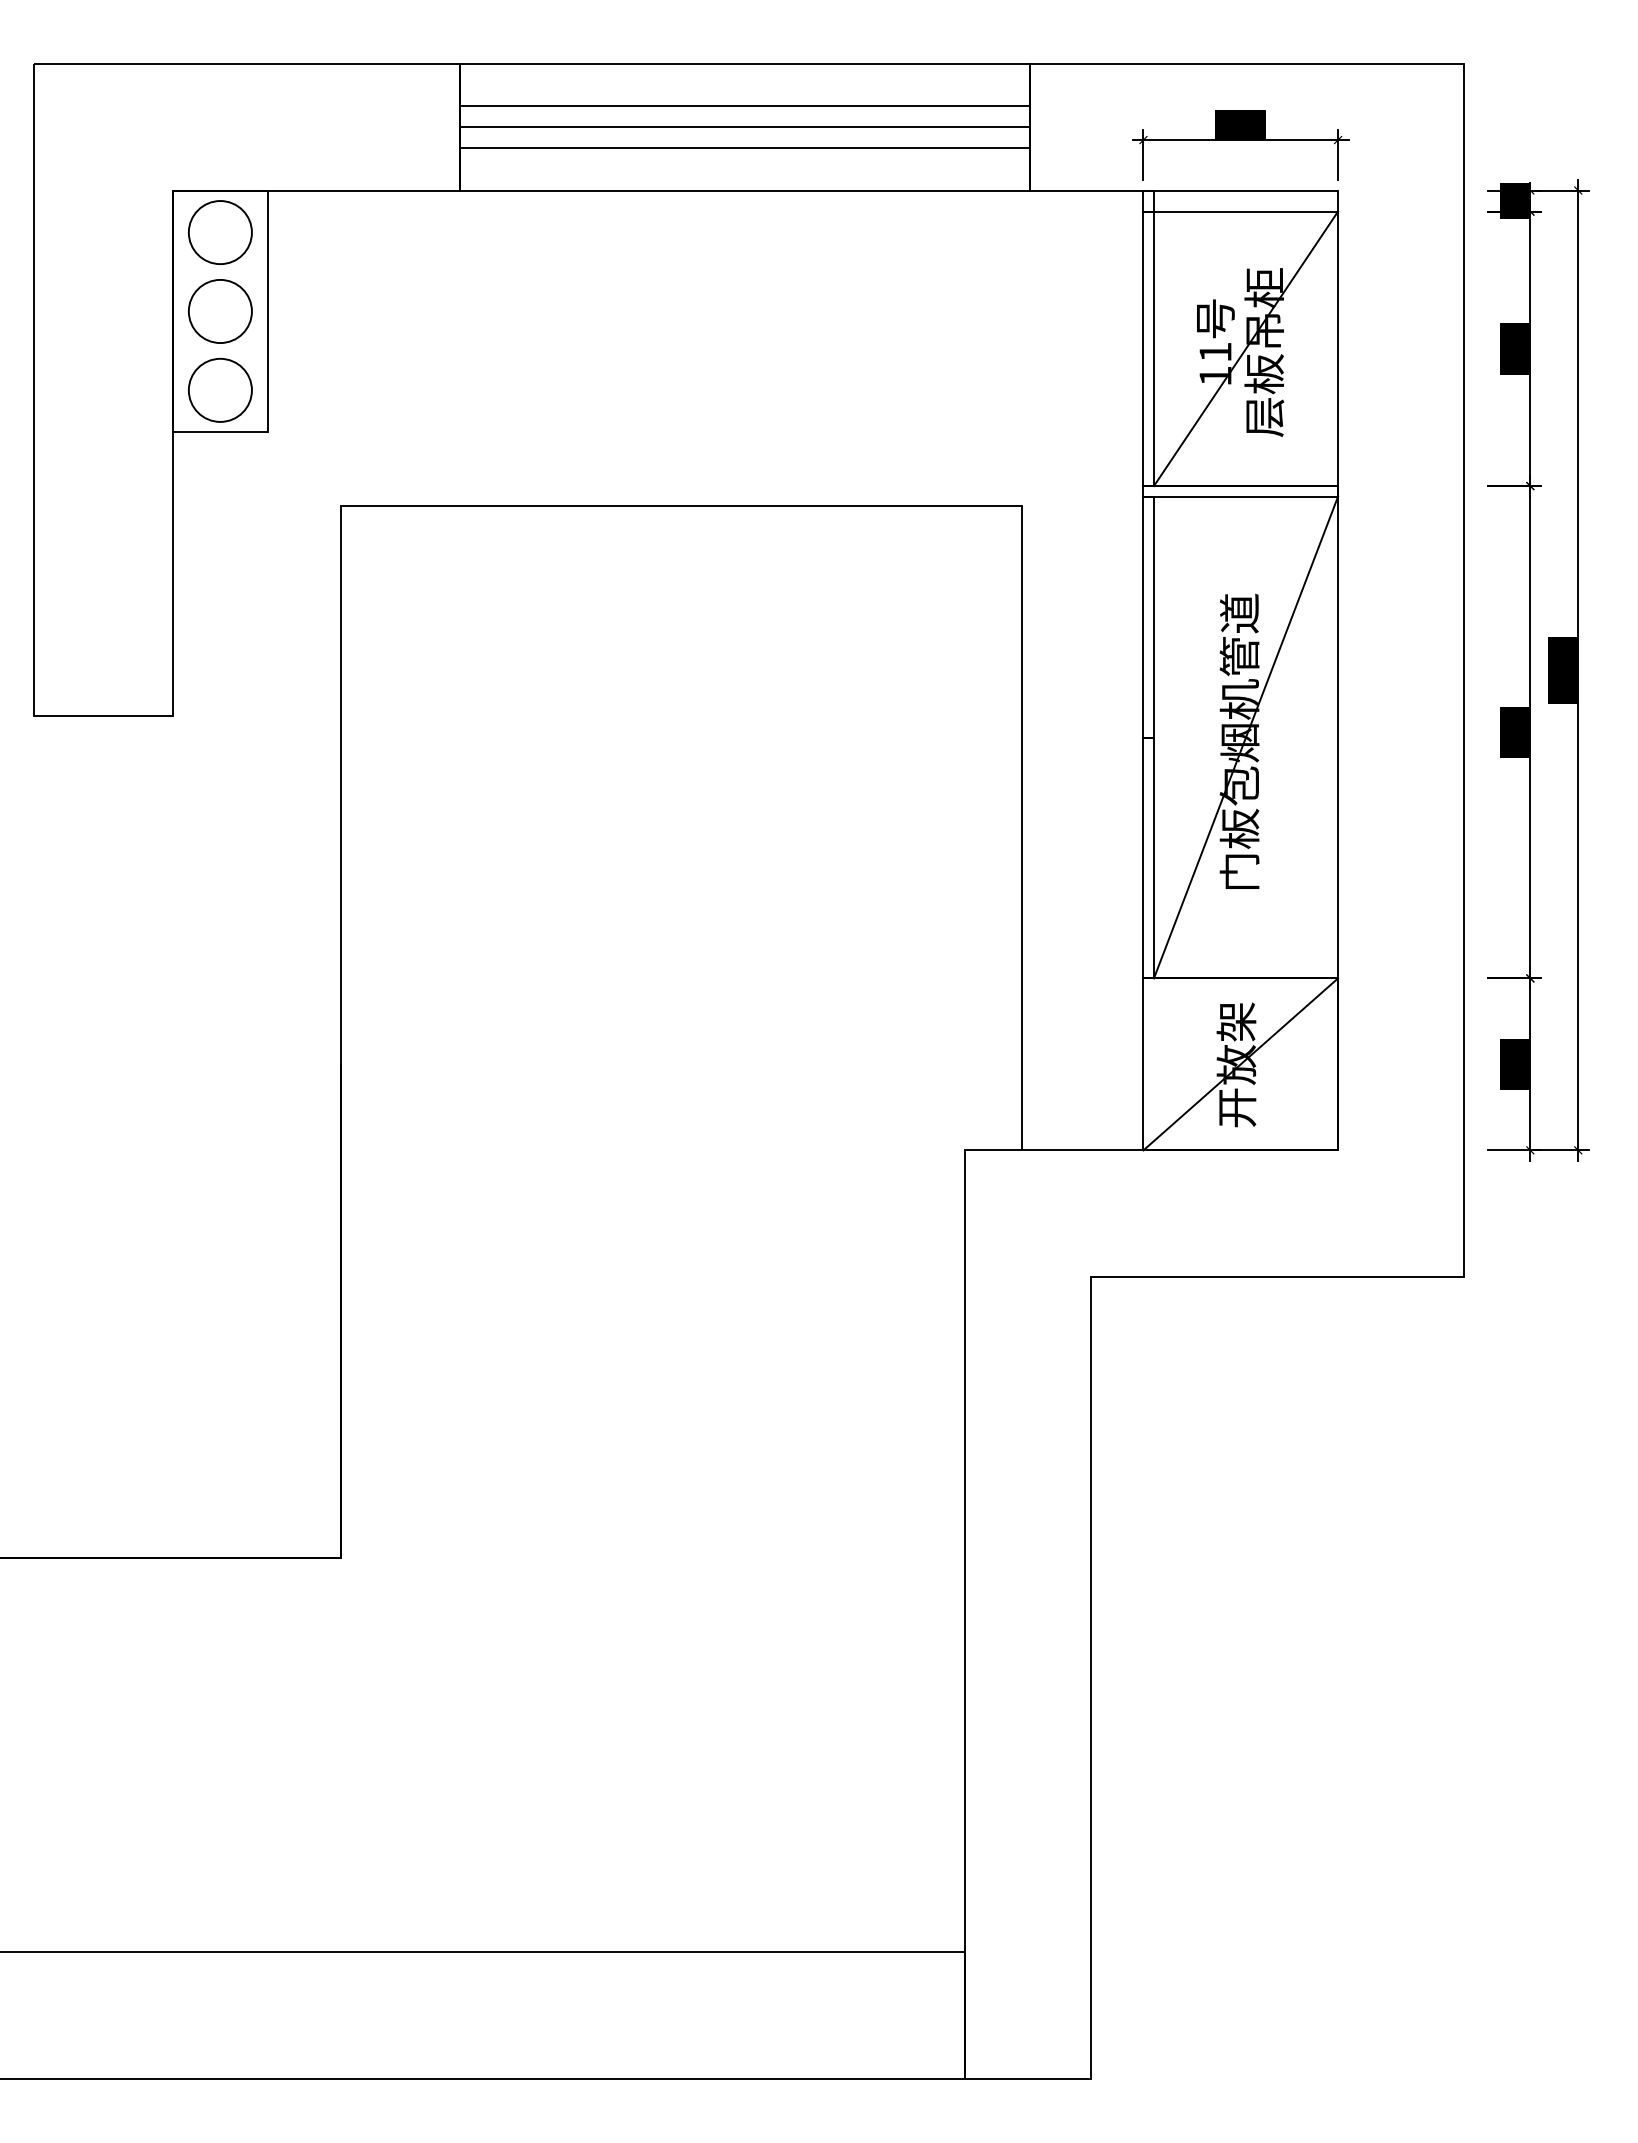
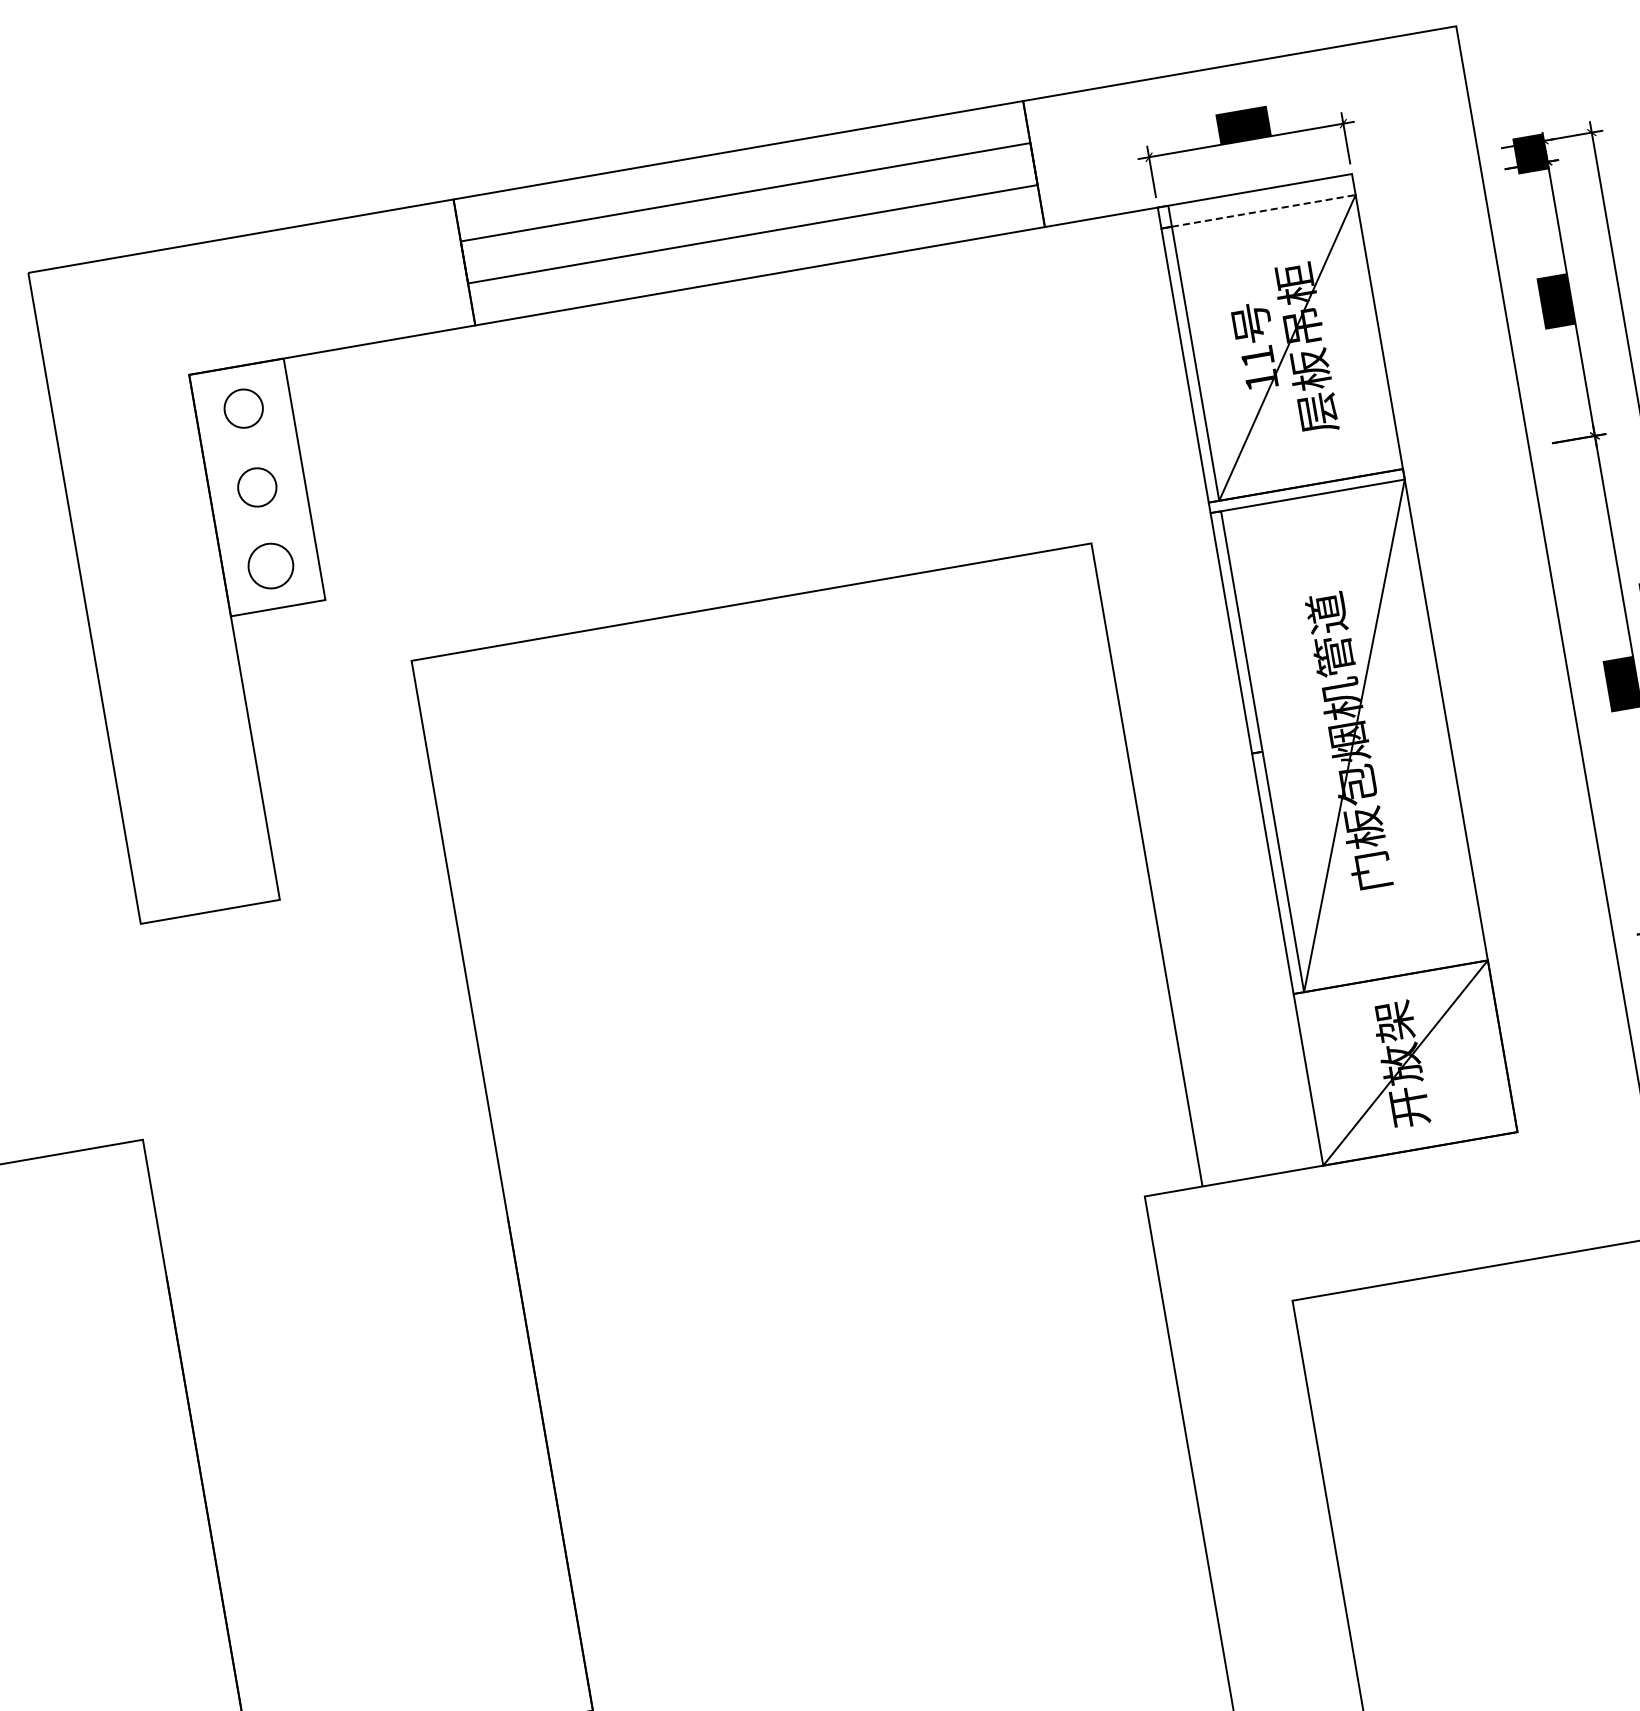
line: (744, 127) -> (748, 213), removed
line: (1246, 211) -> (1264, 210), solid -> dashed
circle: (220, 232) -> (243, 408), size x0.6
circle: (219, 311) -> (256, 487), size x0.6
circle: (220, 389) -> (270, 565), size x0.7

